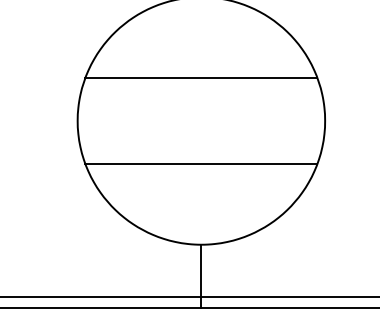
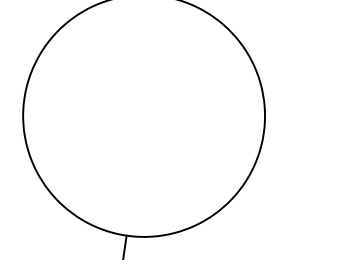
line: (201, 77) -> (150, 73), removed
line: (201, 164) -> (138, 158), removed

